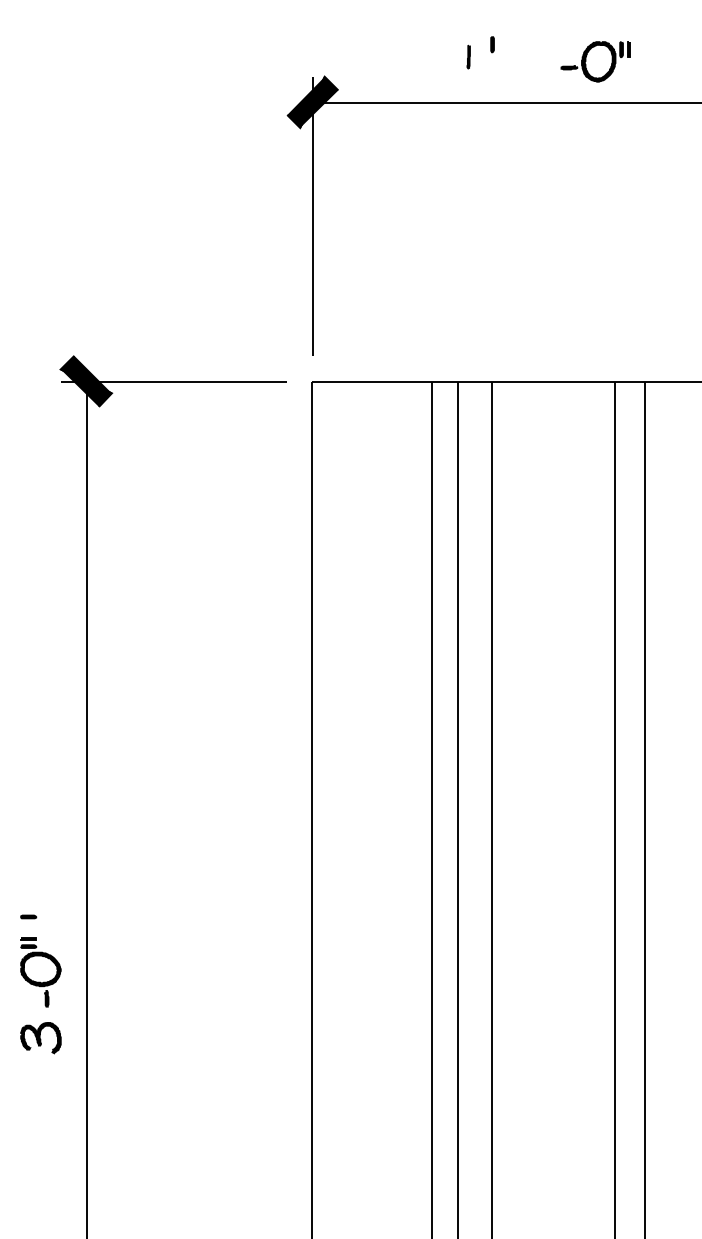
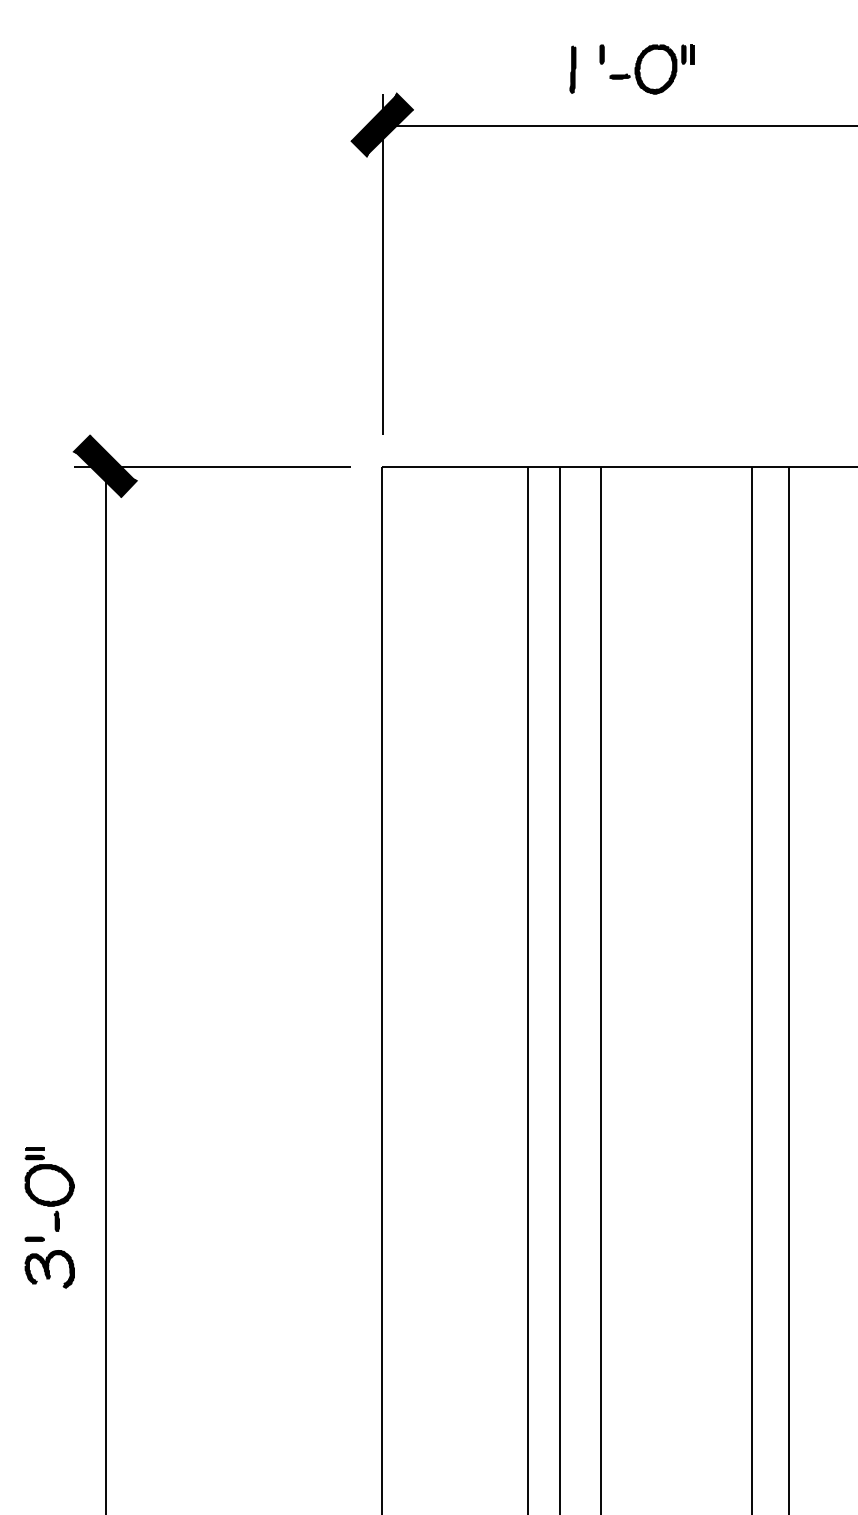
part: (468, 56) -> (572, 69), size x1.67
part: (595, 61) -> (651, 69), moved
part: (28, 916) -> (34, 1238), moved

